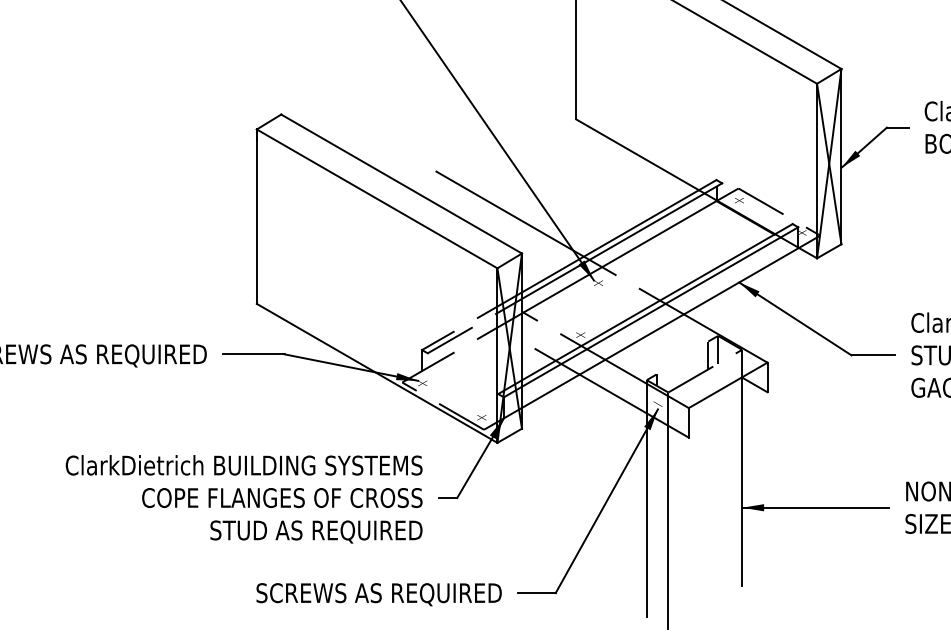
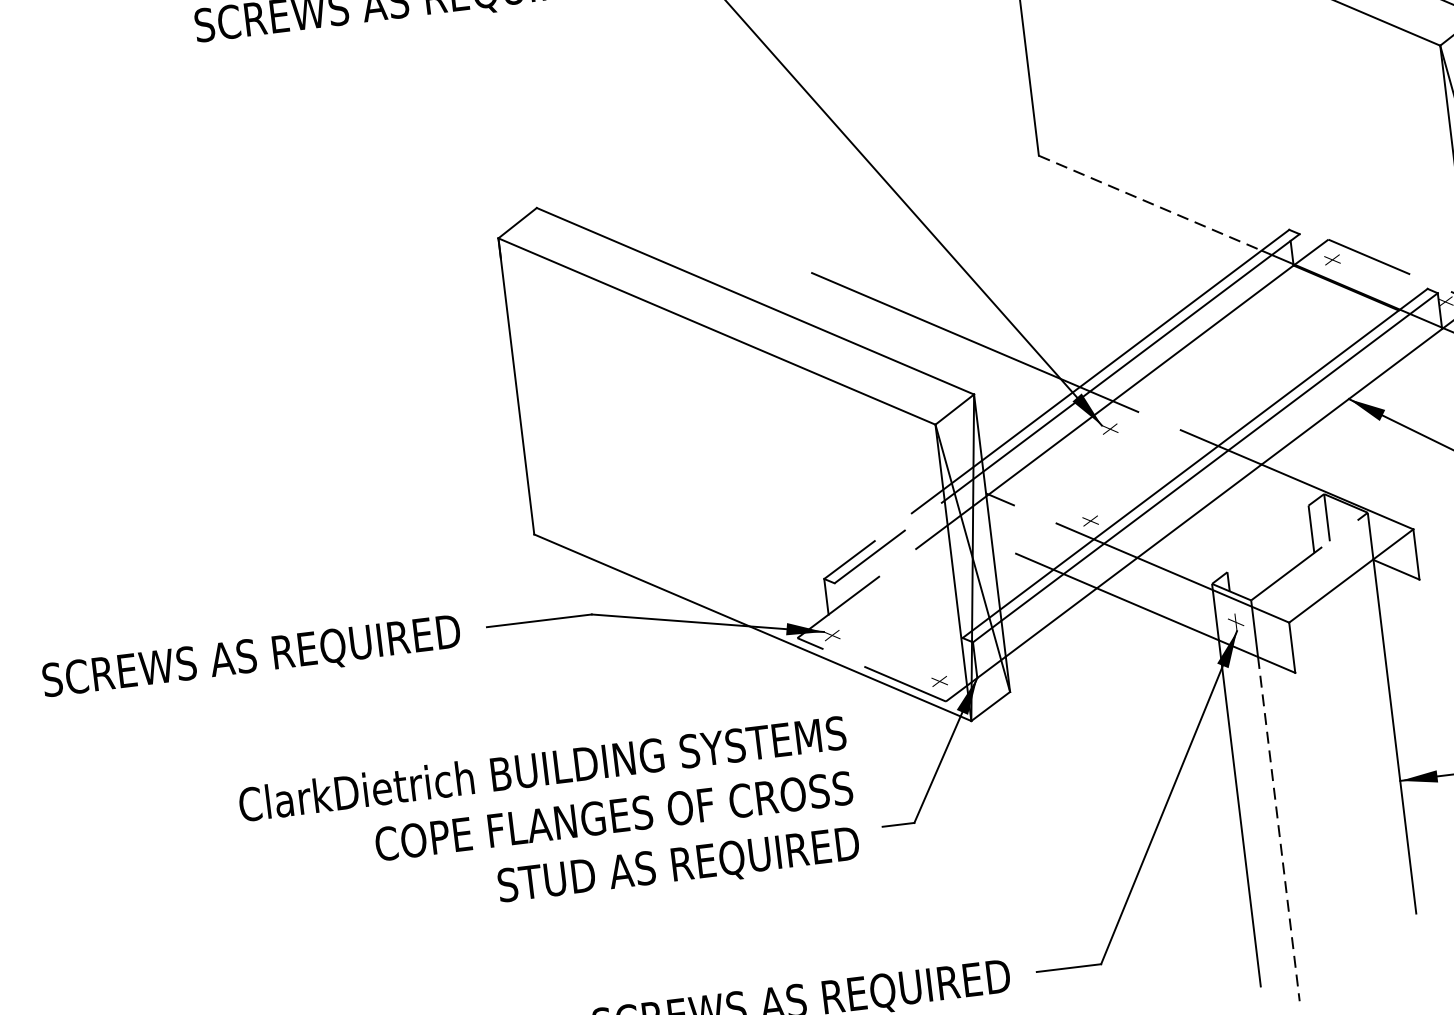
line: (637, 154) -> (1149, 202), solid -> dashed
text: (243, 499) -> (548, 826), moved
line: (668, 527) -> (1279, 829), solid -> dashed

